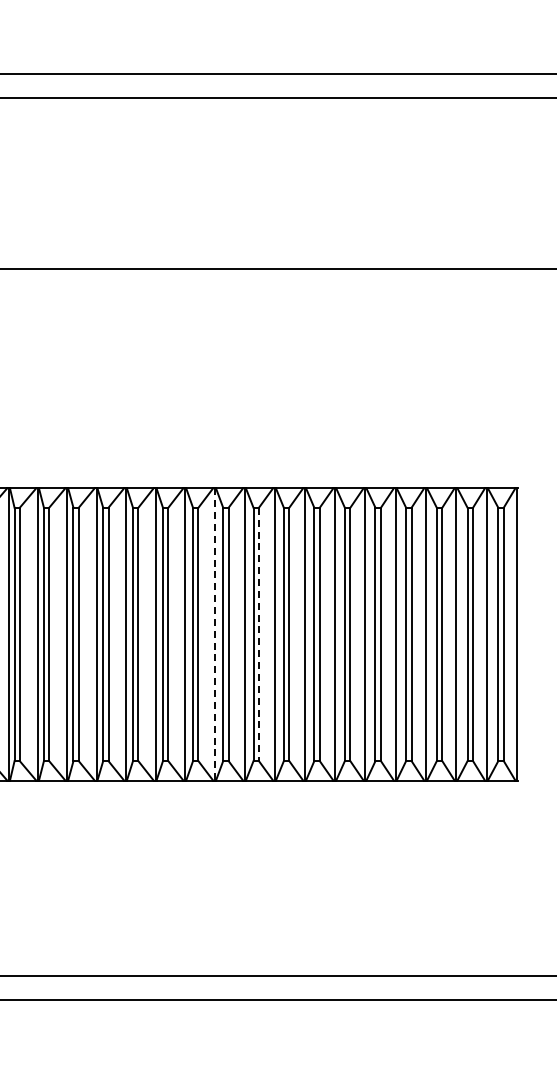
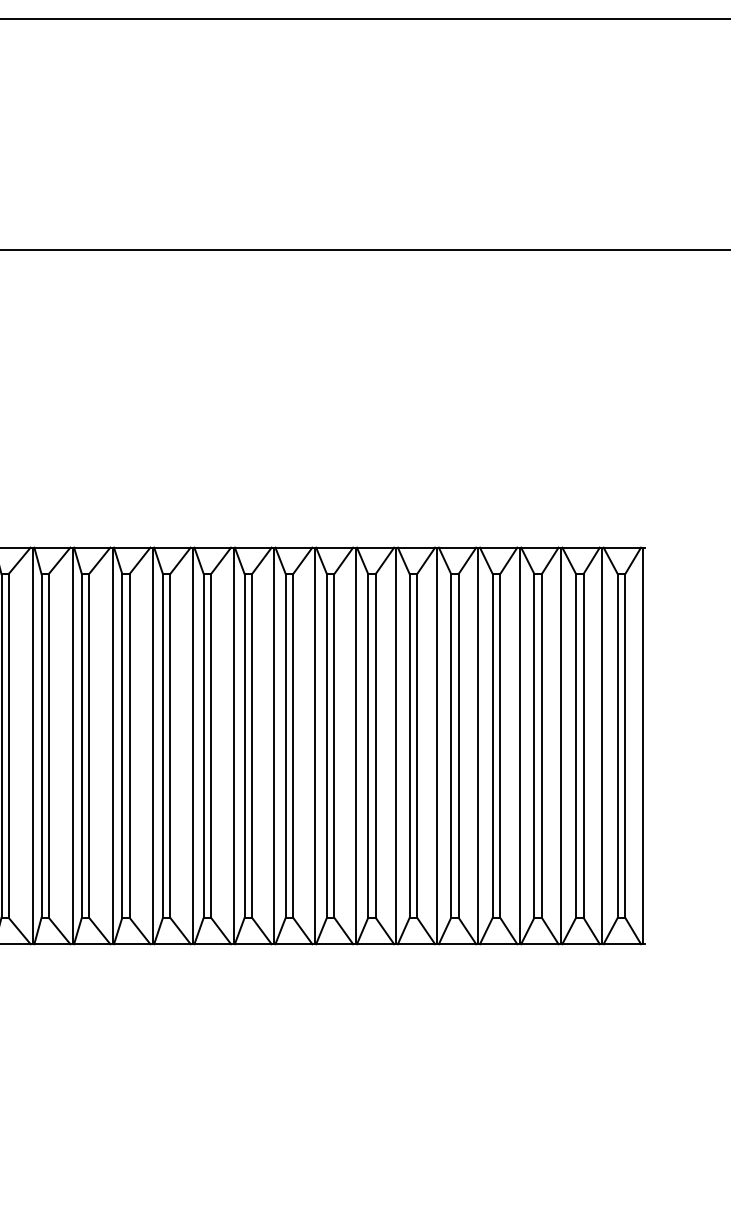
line: (215, 634) -> (234, 746), dashed -> solid
line: (258, 634) -> (292, 746), dashed -> solid

